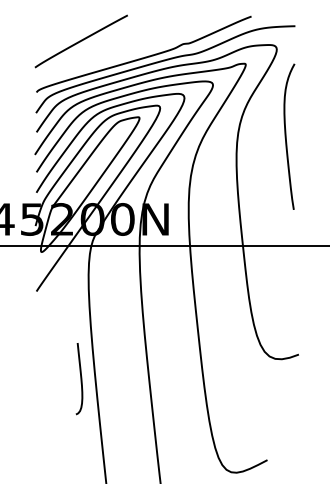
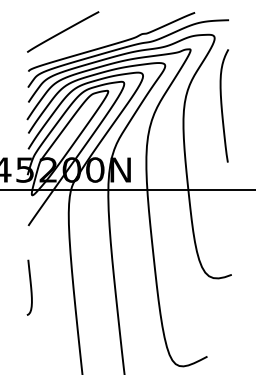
curve: (80, 378) -> (30, 287), moved

